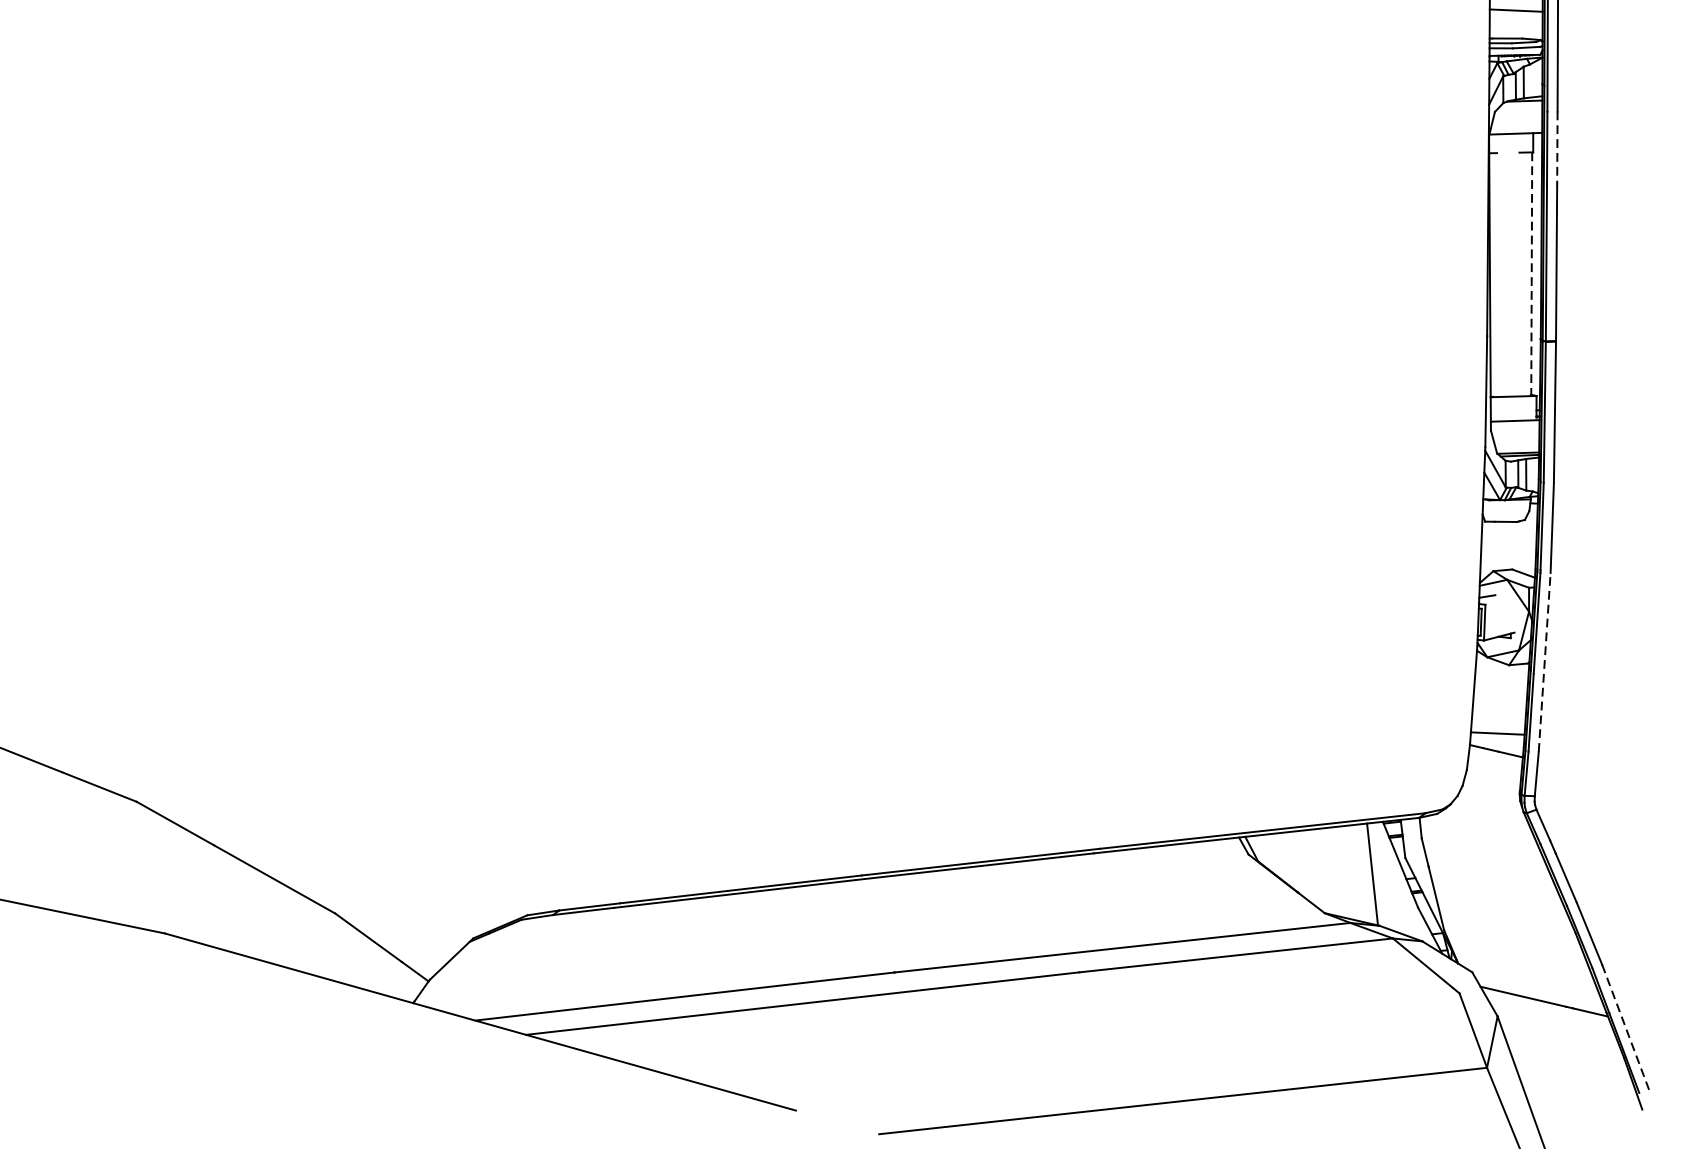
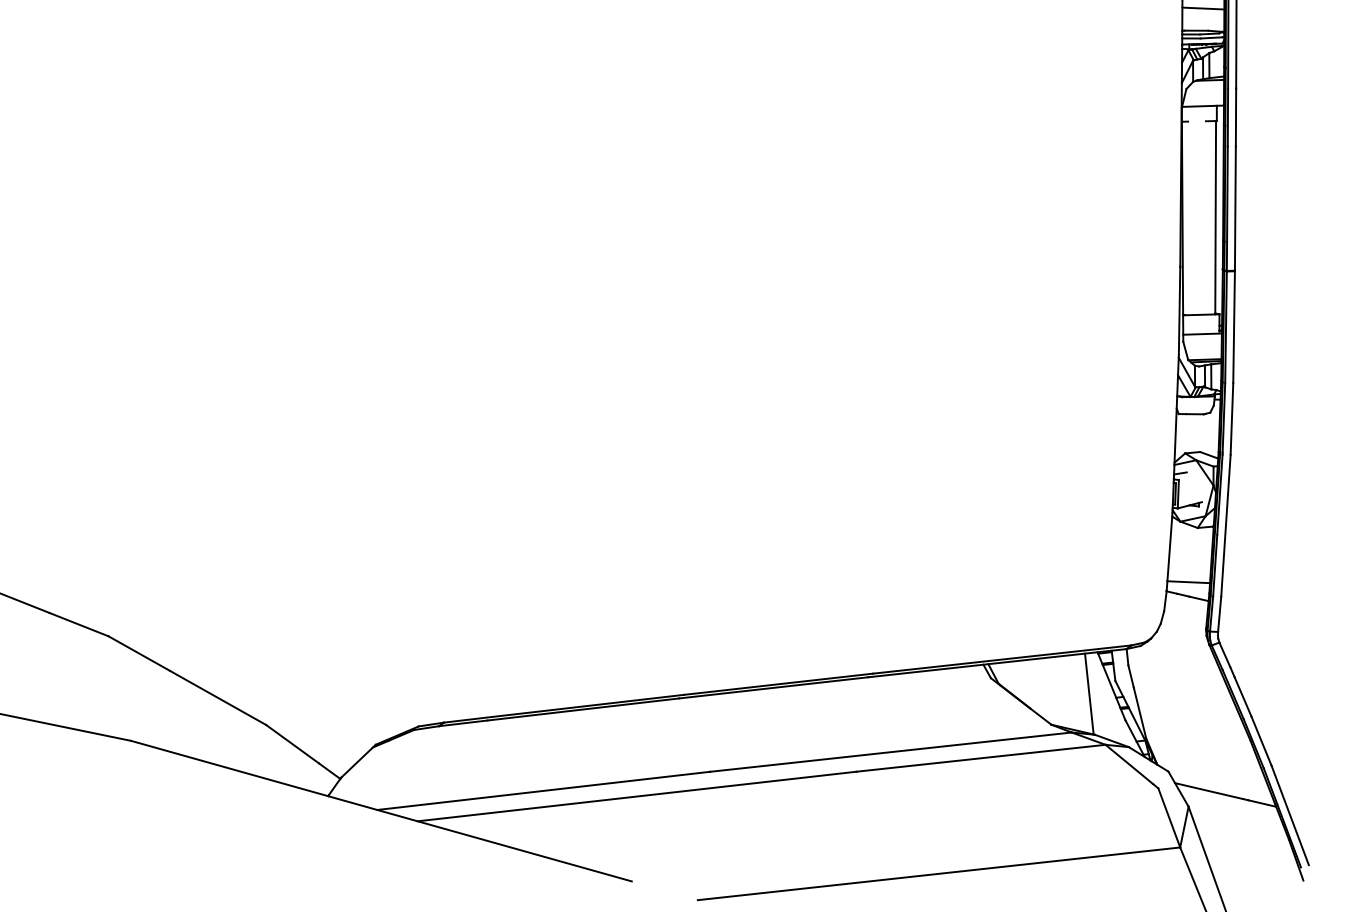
line: (1557, 147) -> (1236, 117), dashed -> solid
line: (1531, 273) -> (1215, 217), dashed -> solid
line: (1544, 662) -> (1225, 525), dashed -> solid
line: (1626, 1027) -> (1290, 815), dashed -> solid

